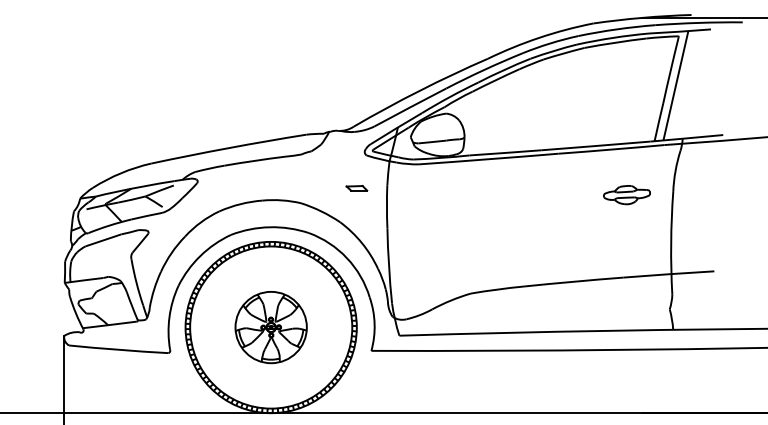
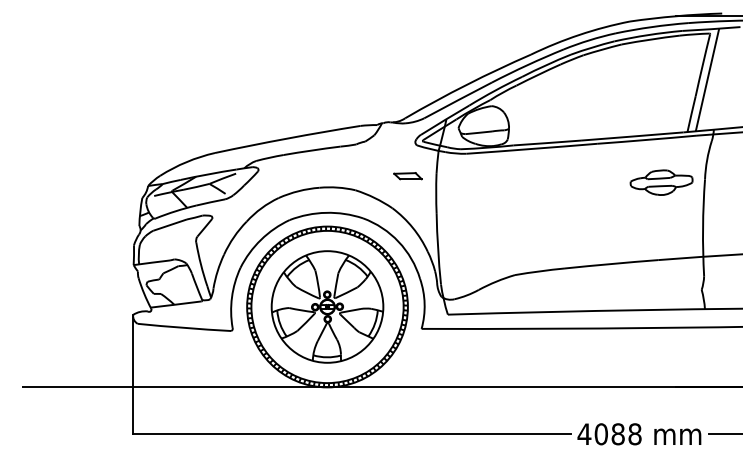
part: (356, 188) -> (407, 176), size x1.43
part: (626, 194) -> (661, 182), size x1.43
part: (271, 327) -> (327, 306), size x1.67

